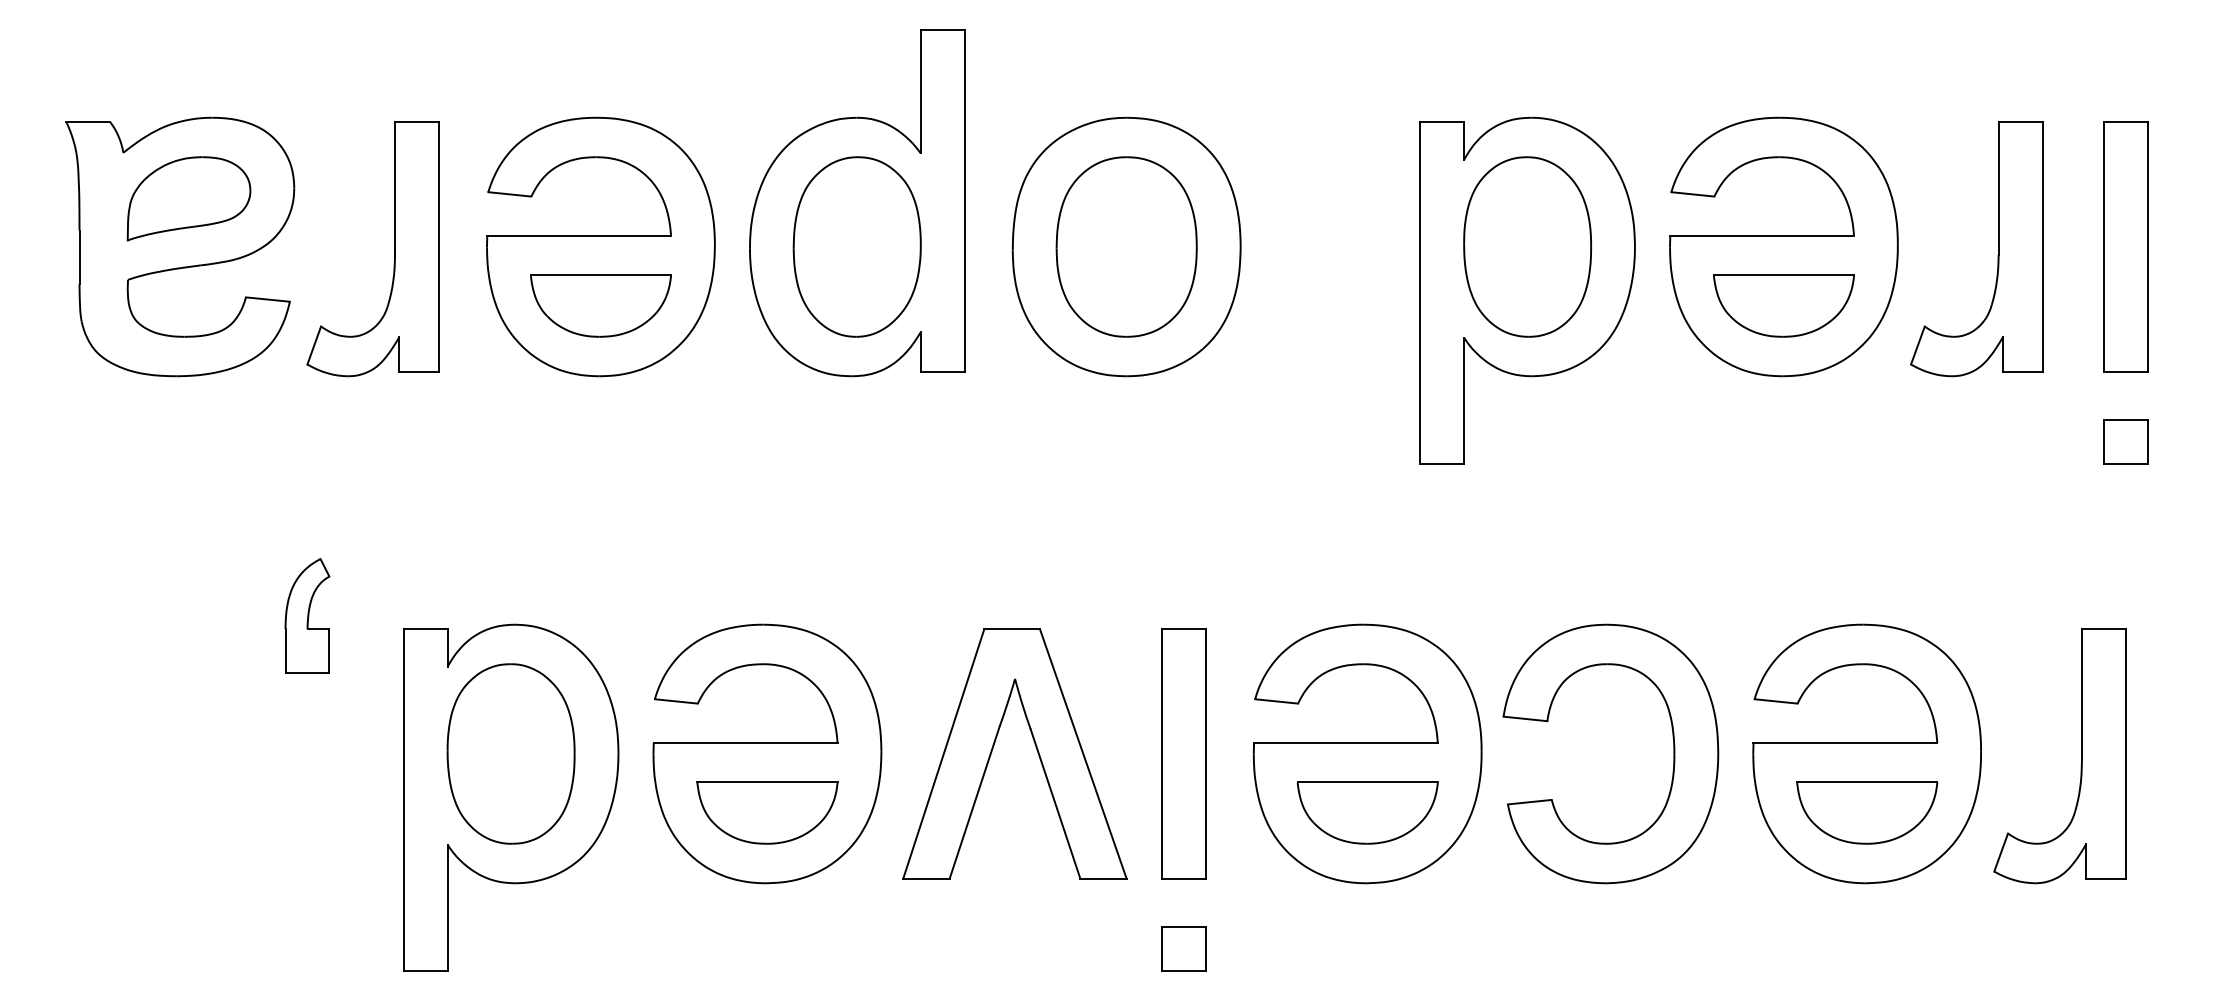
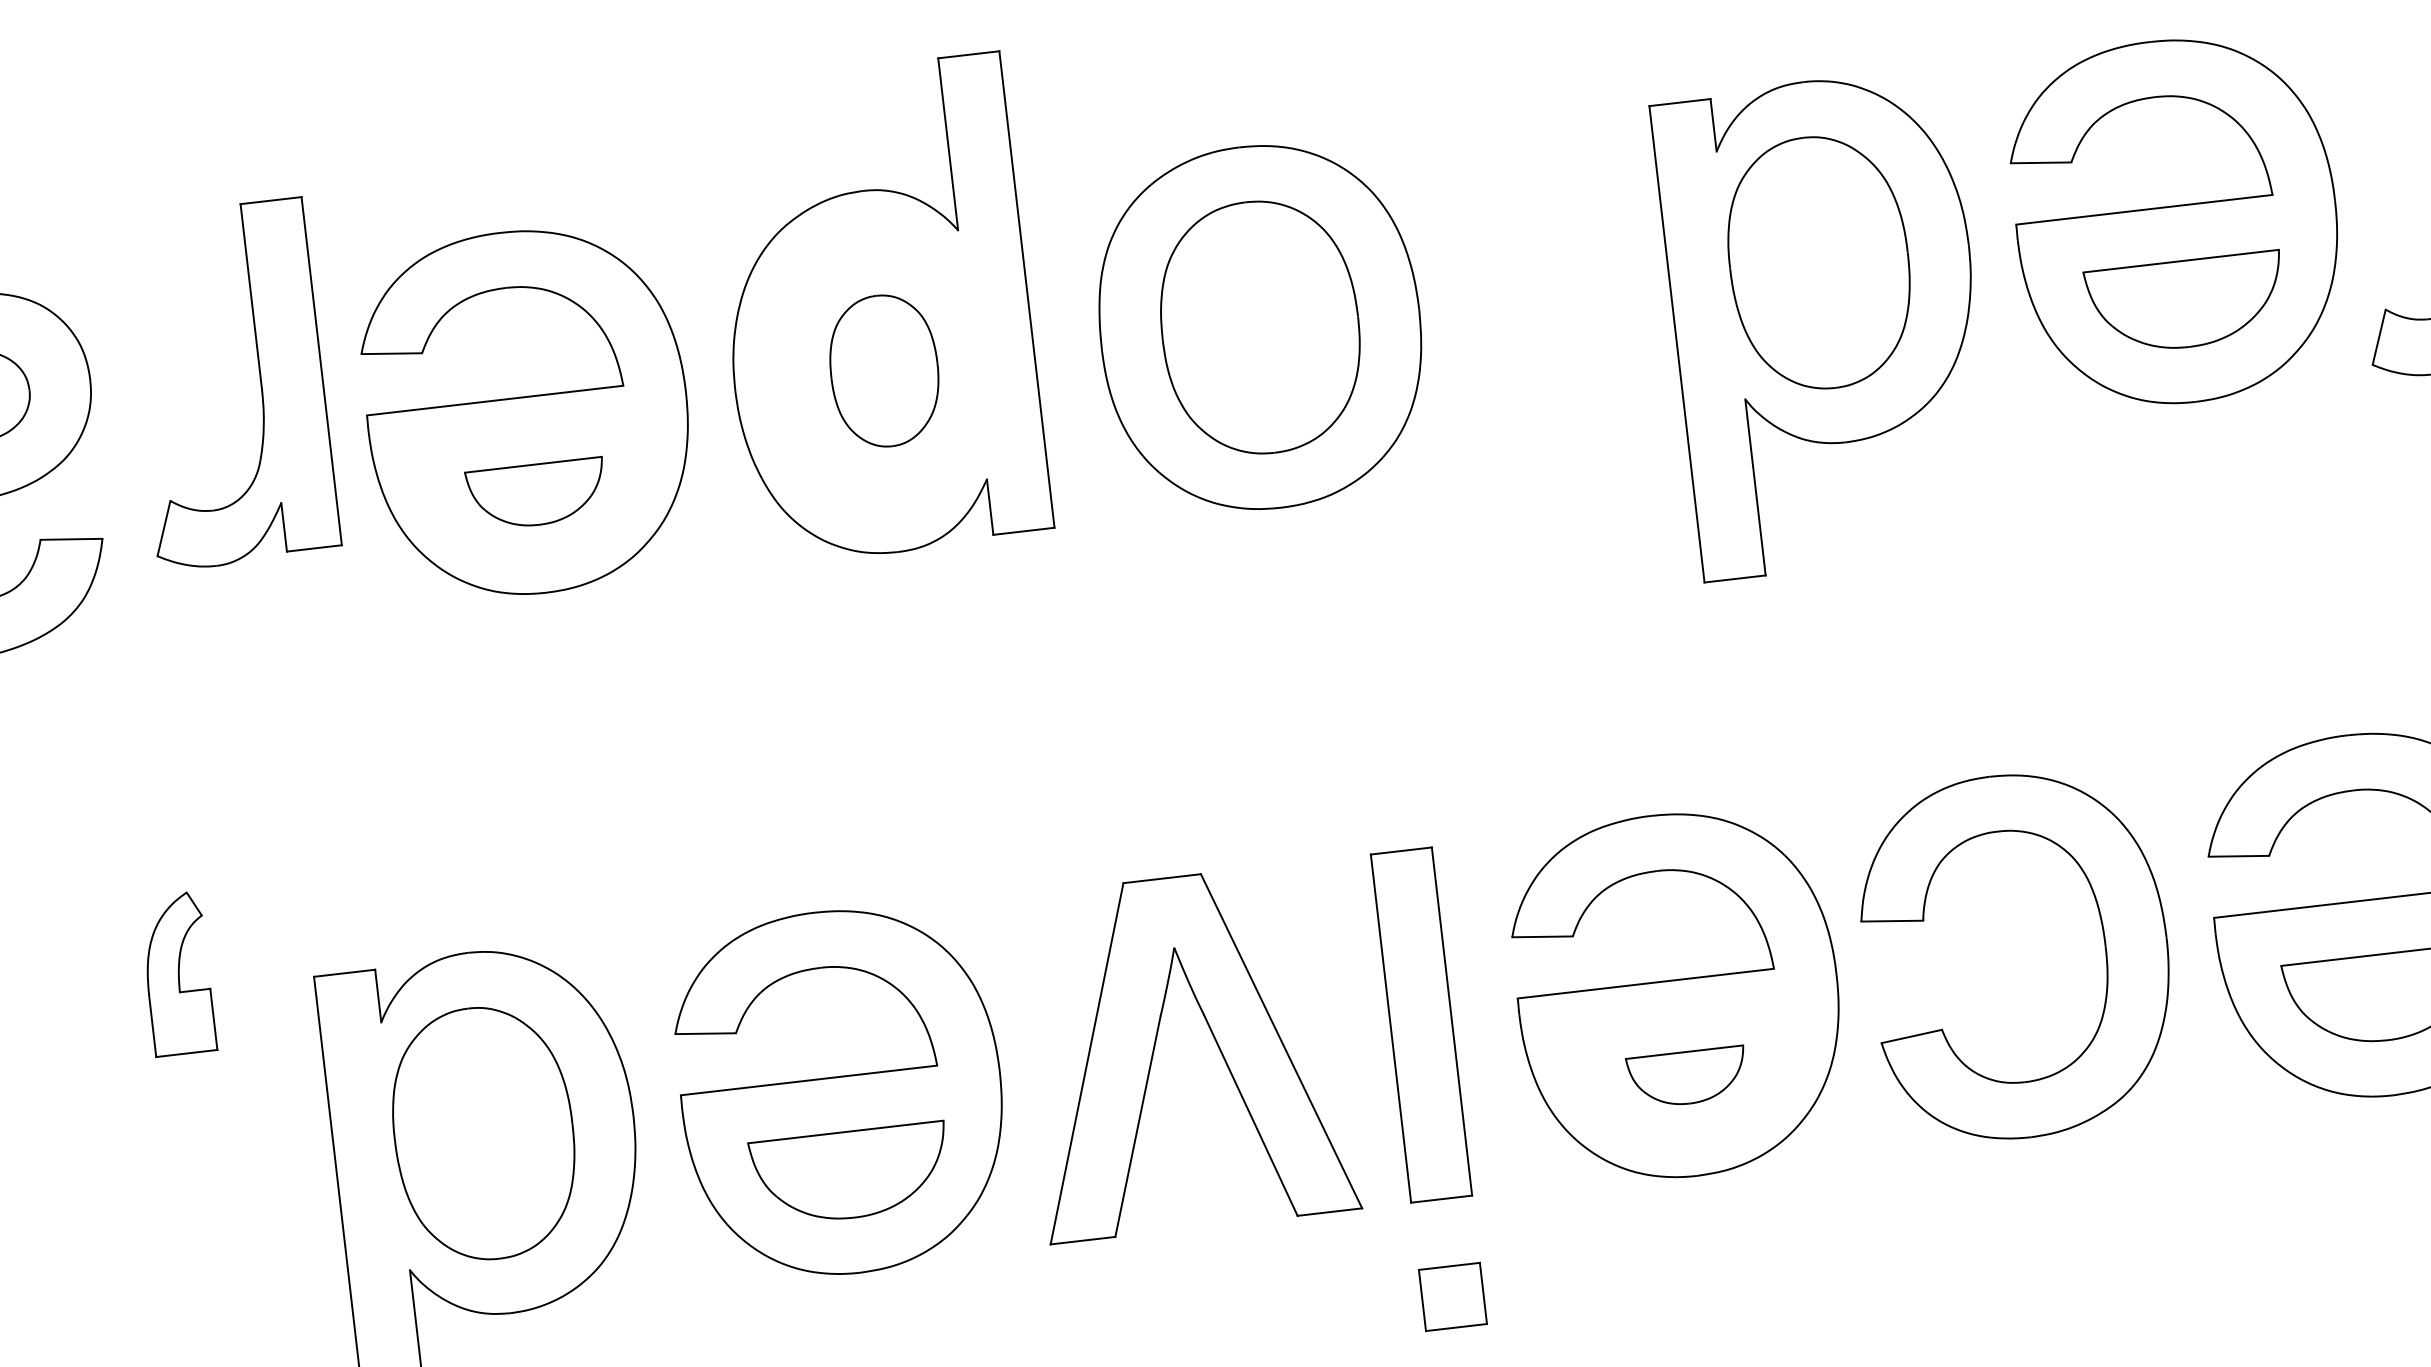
part: (856, 246) -> (883, 370), size x0.6
part: (394, 249) -> (260, 381), moved
part: (600, 305) -> (536, 493), size x0.7
part: (1367, 812) -> (1687, 1077), size x0.6

